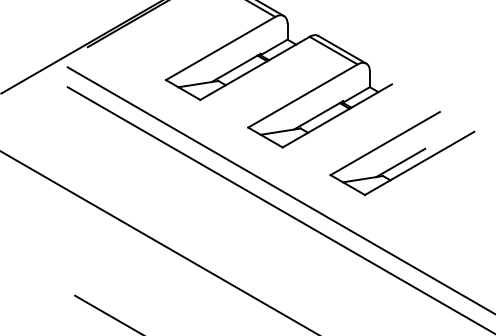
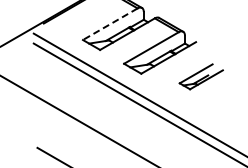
line: (221, 49) -> (110, 24), solid -> dashed
part: (402, 153) -> (201, 76), size x0.6

